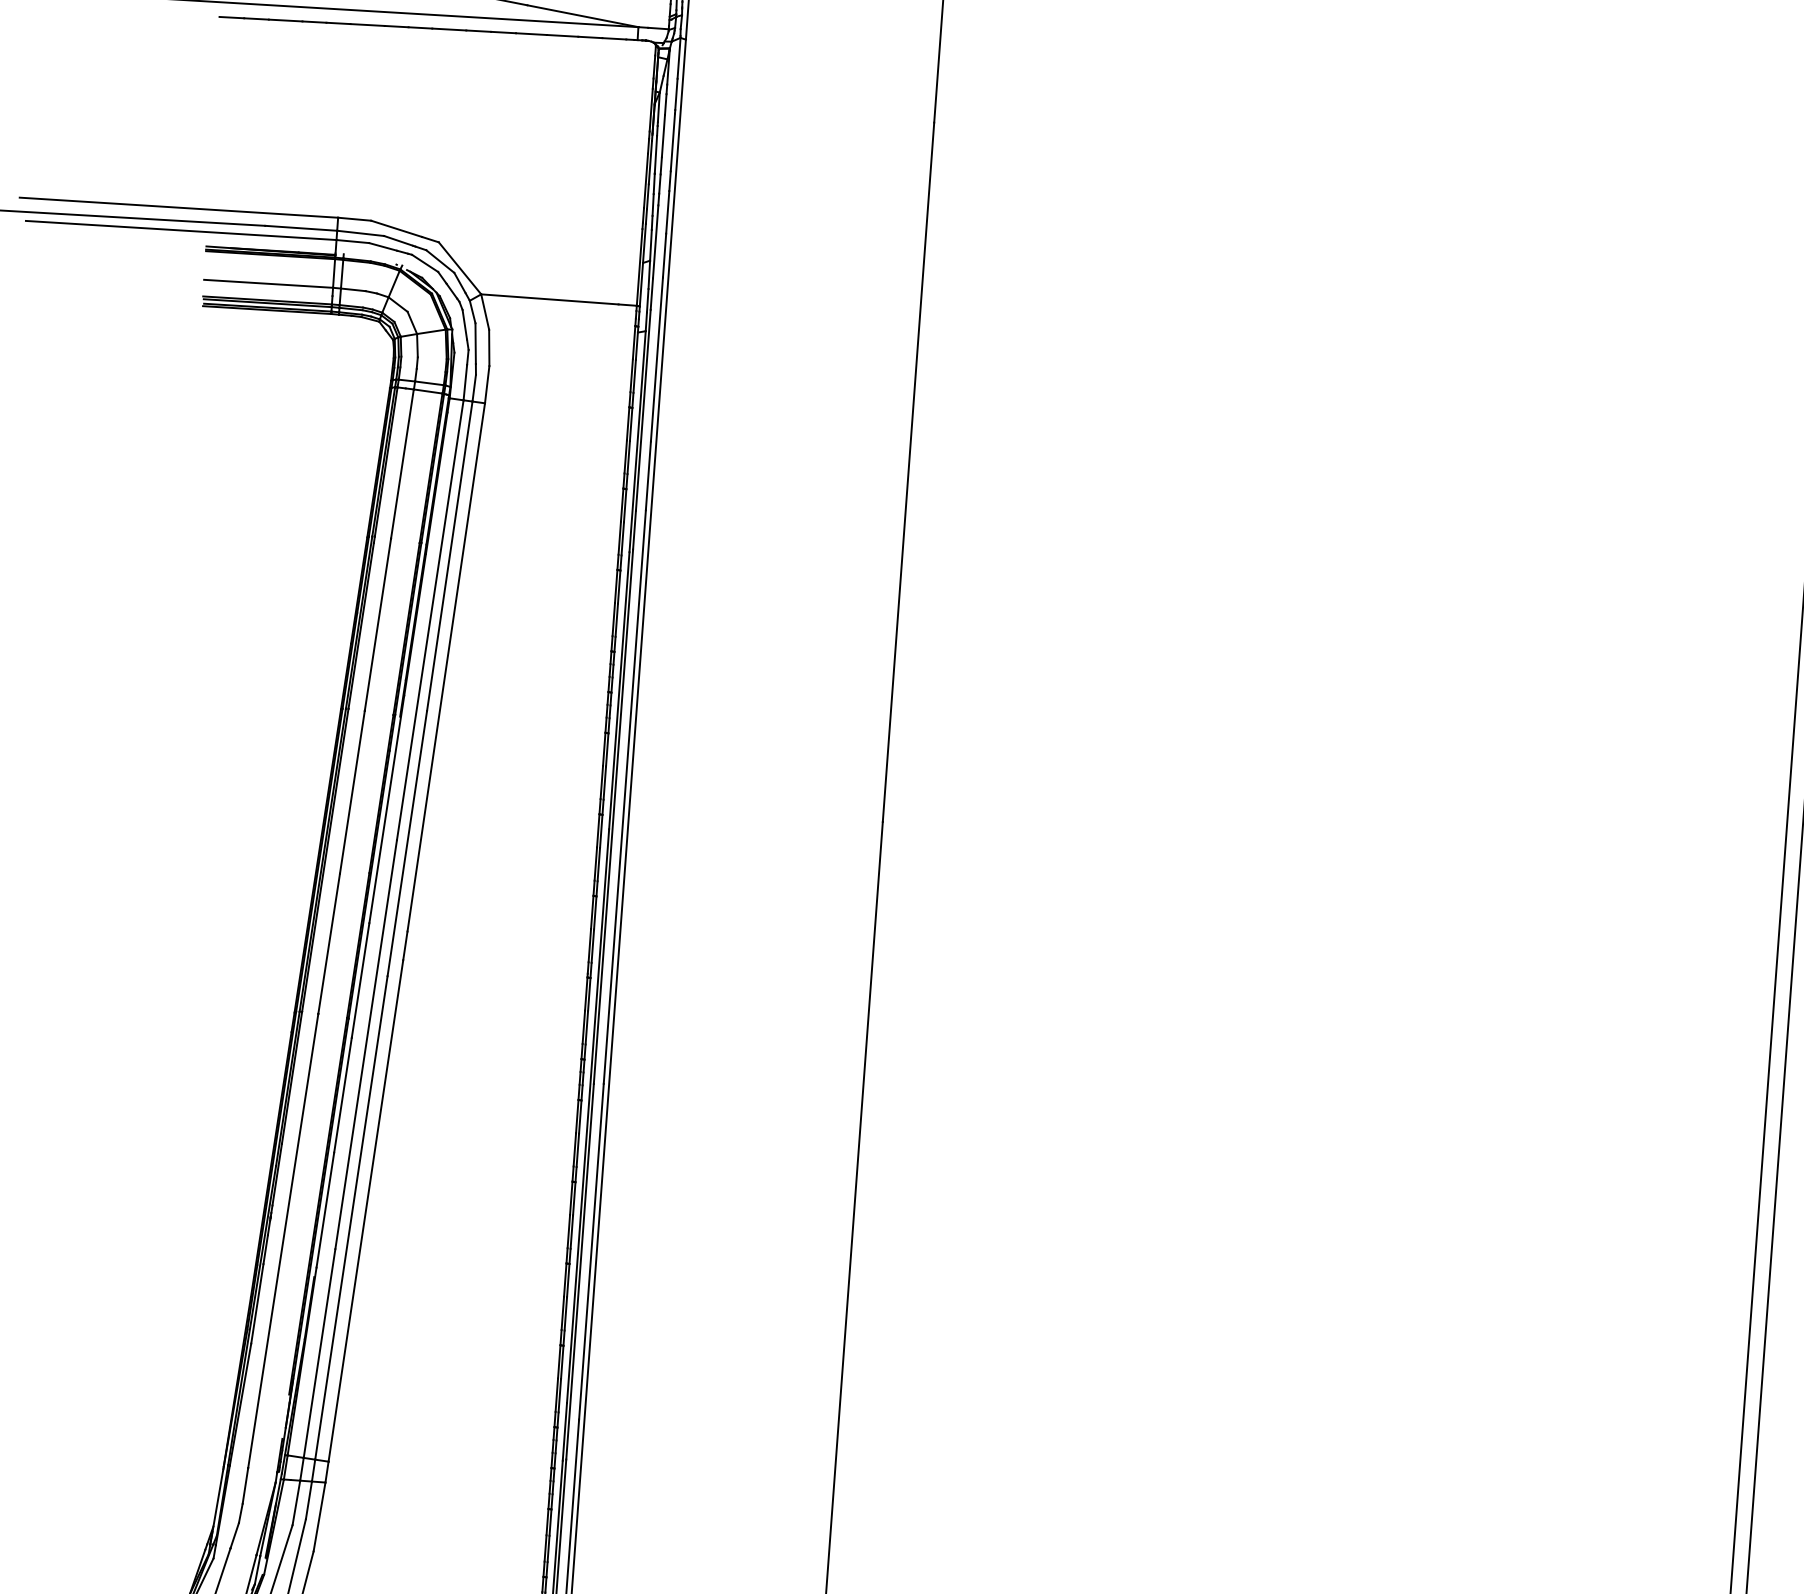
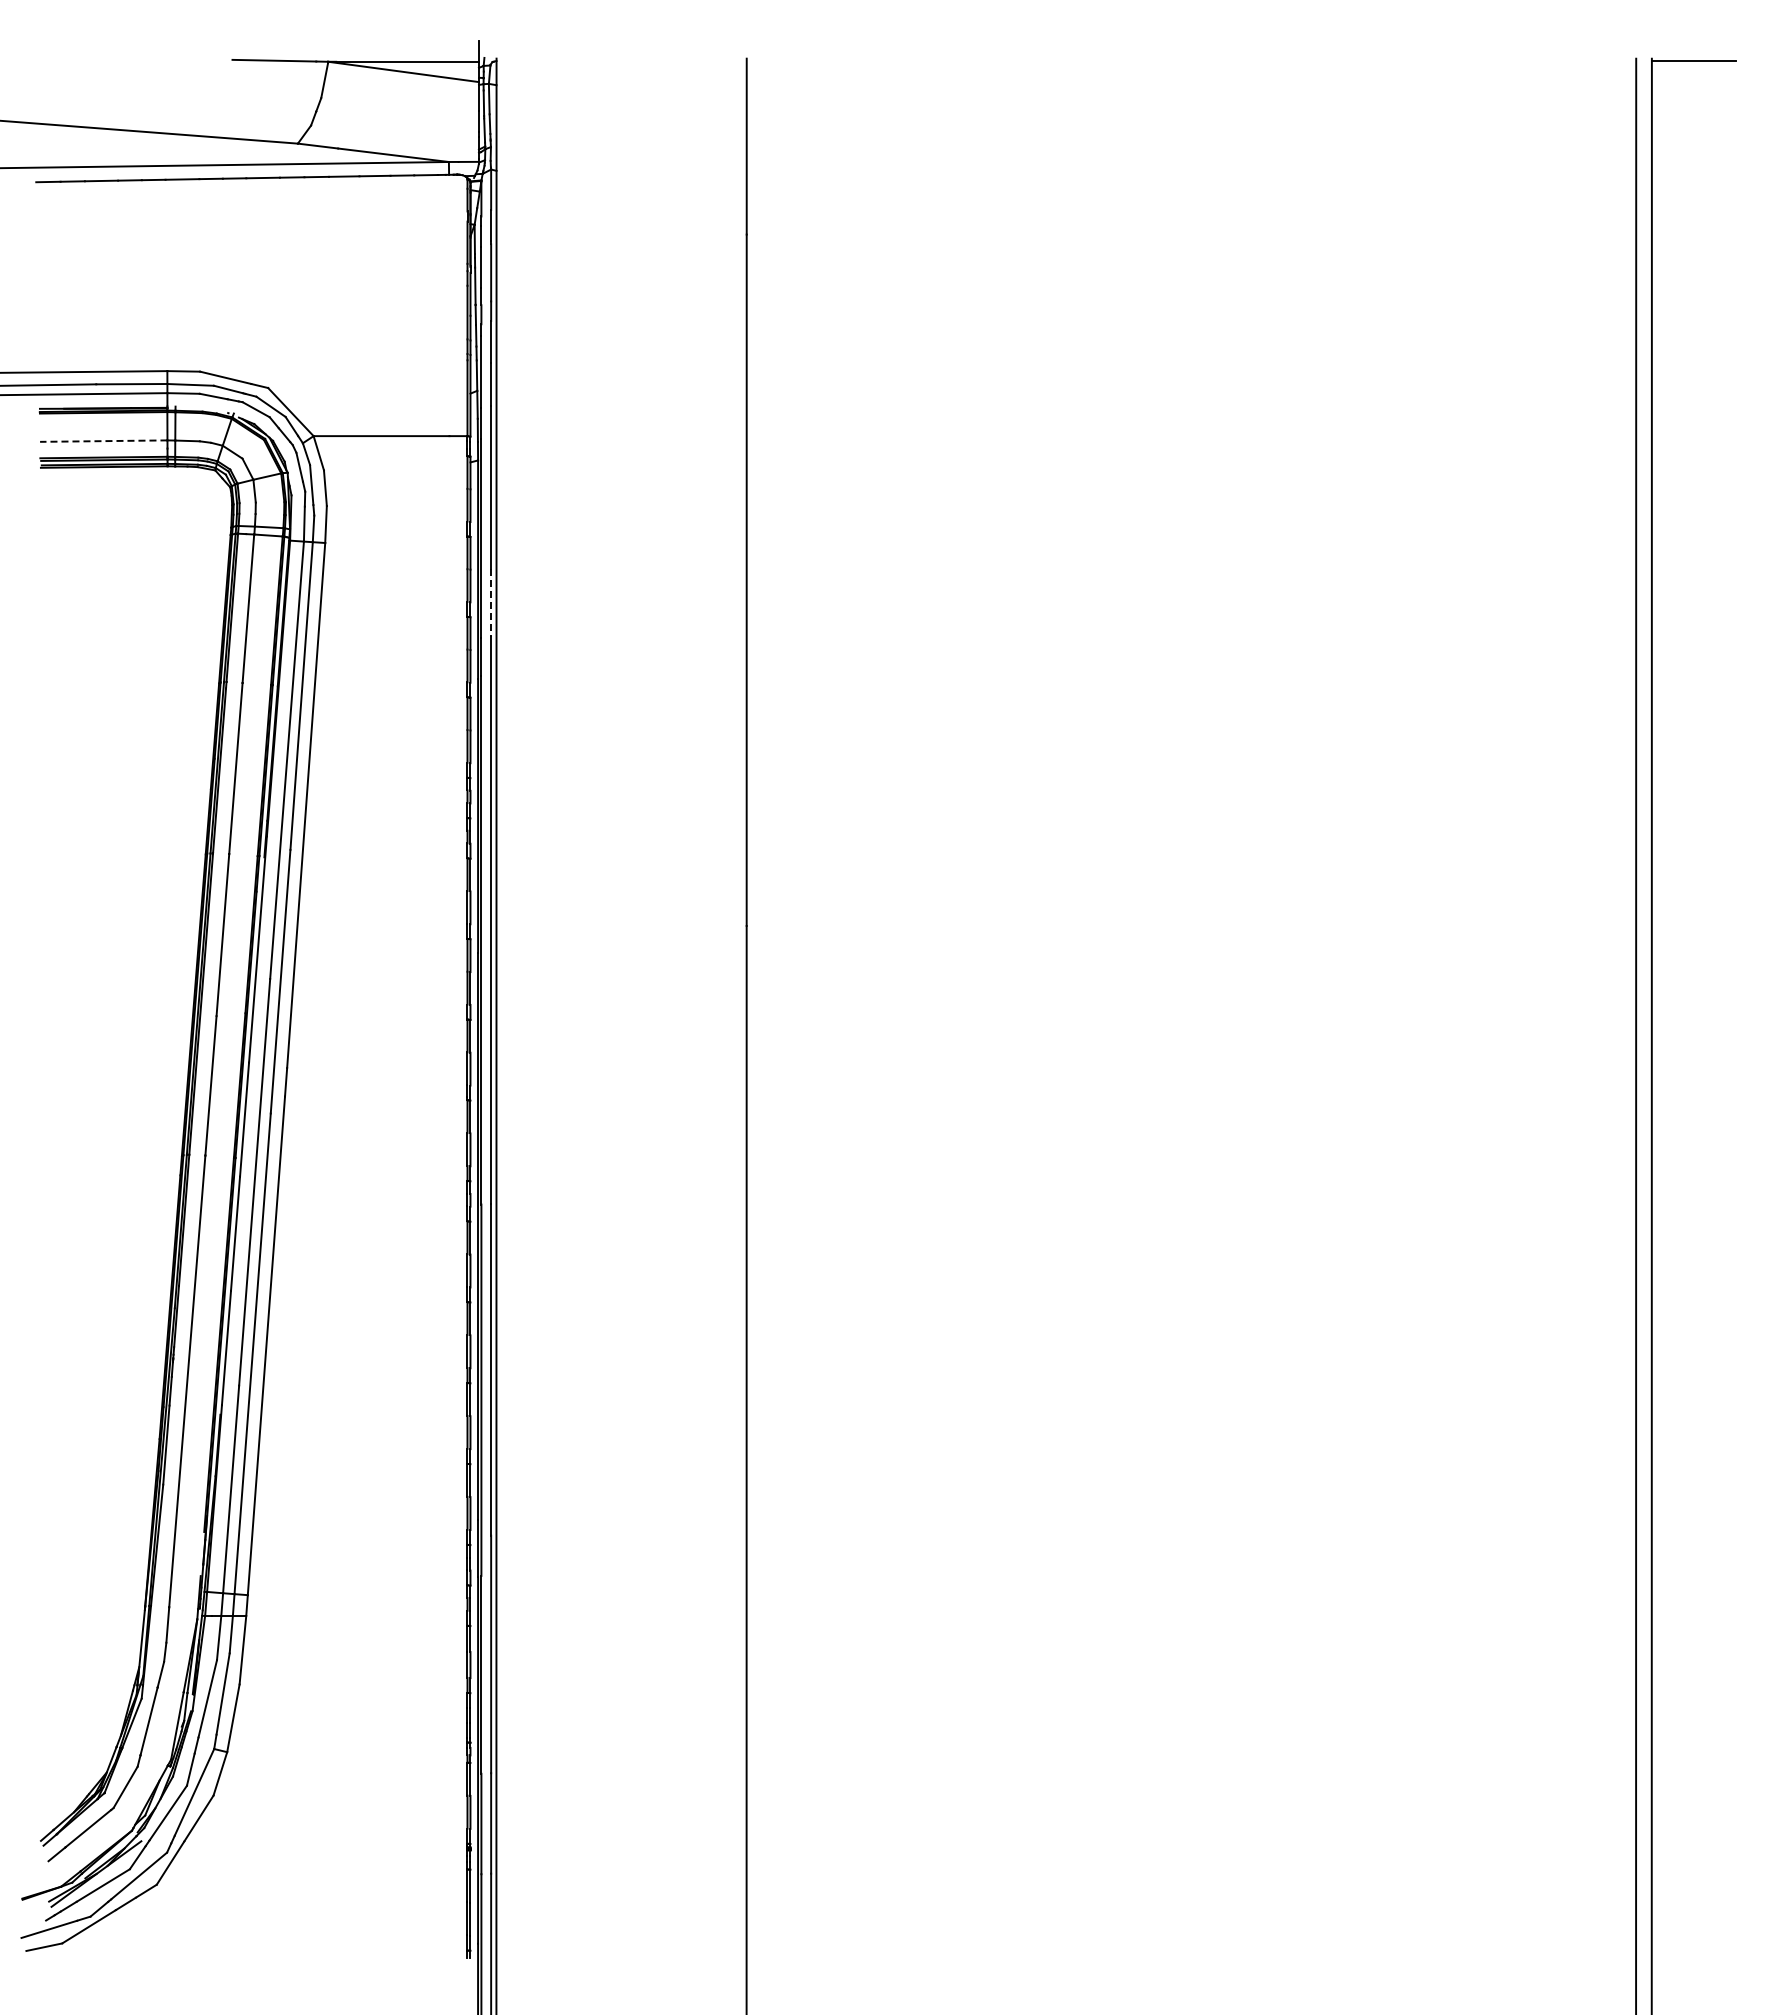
line: (268, 284) -> (103, 441), solid -> dashed
line: (648, 475) -> (491, 602), solid -> dashed

